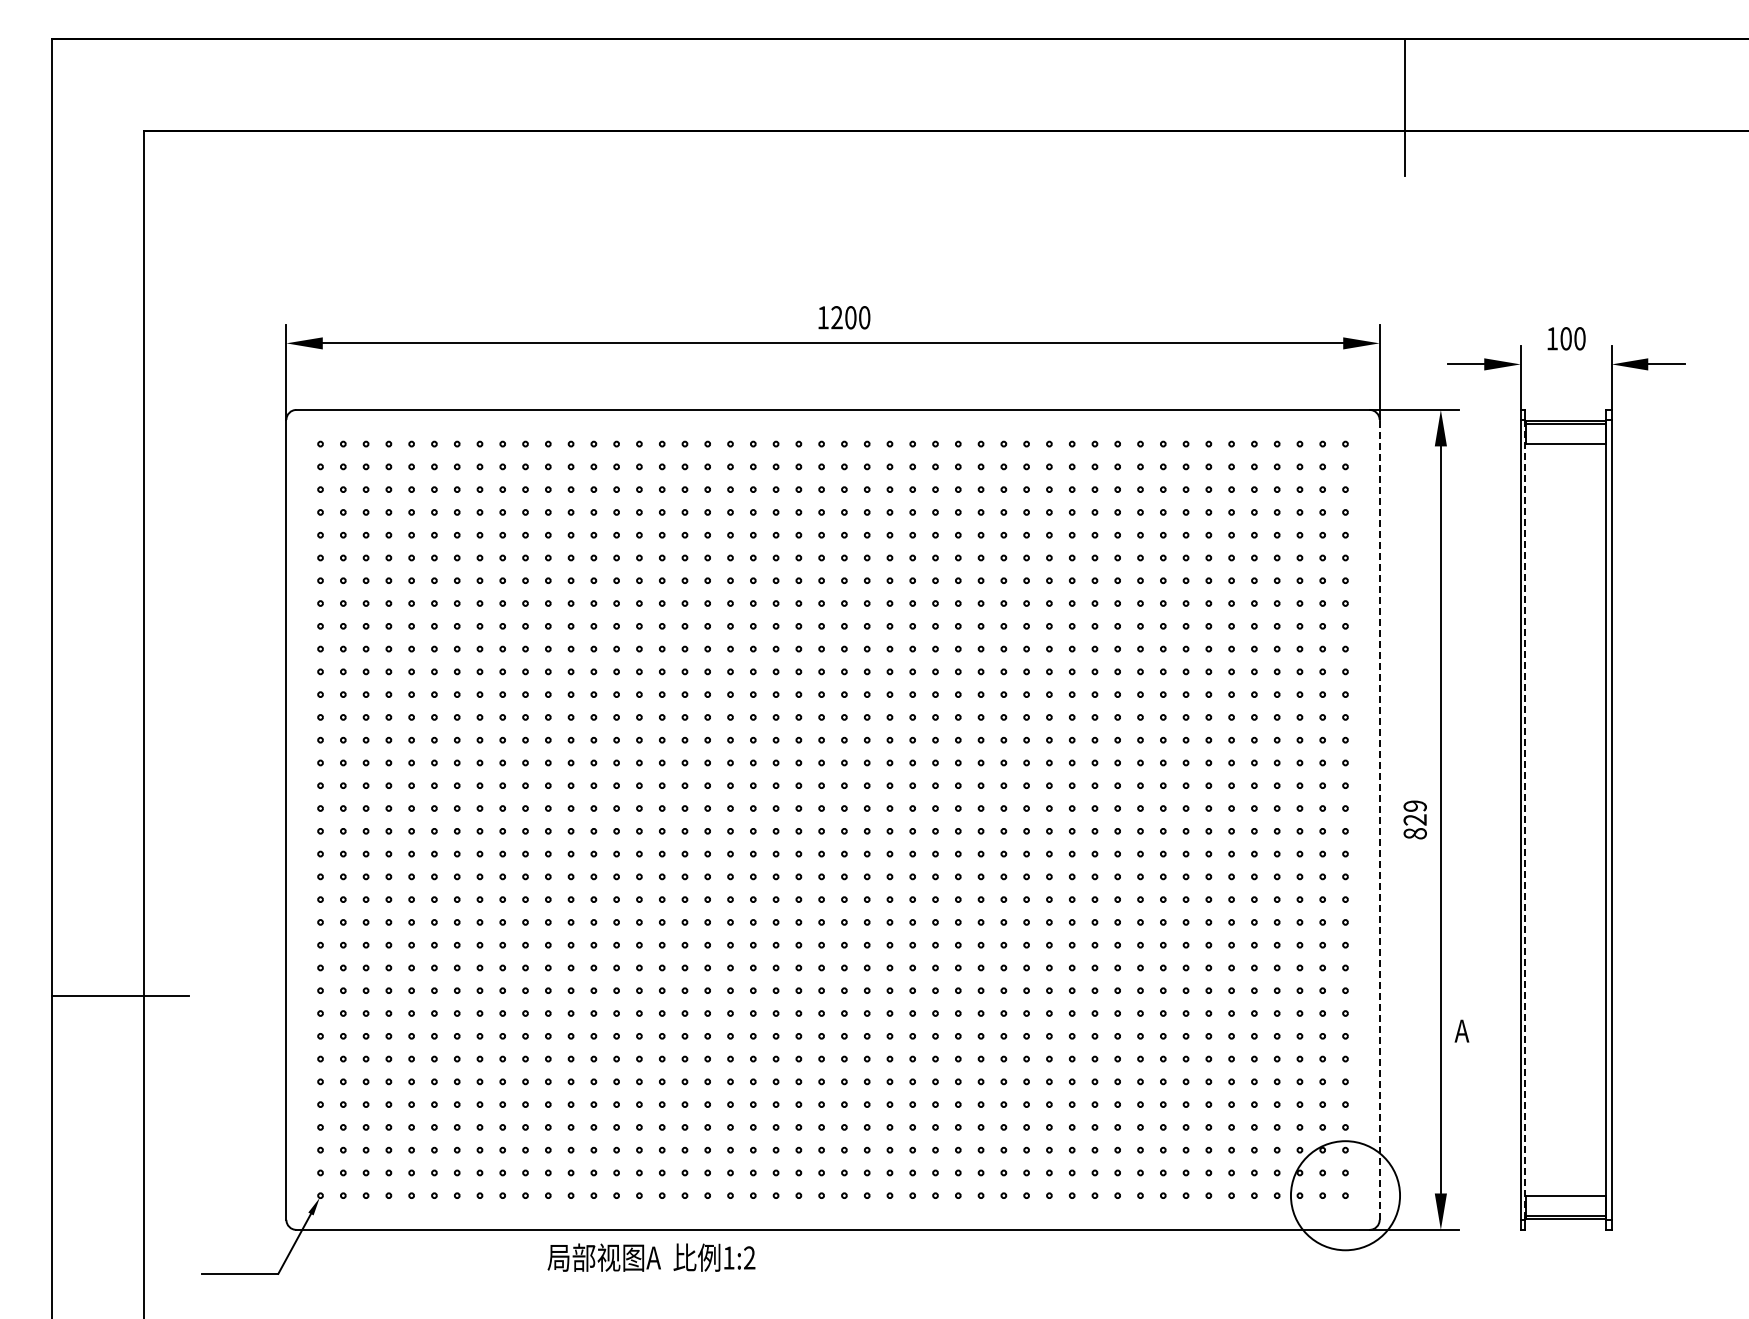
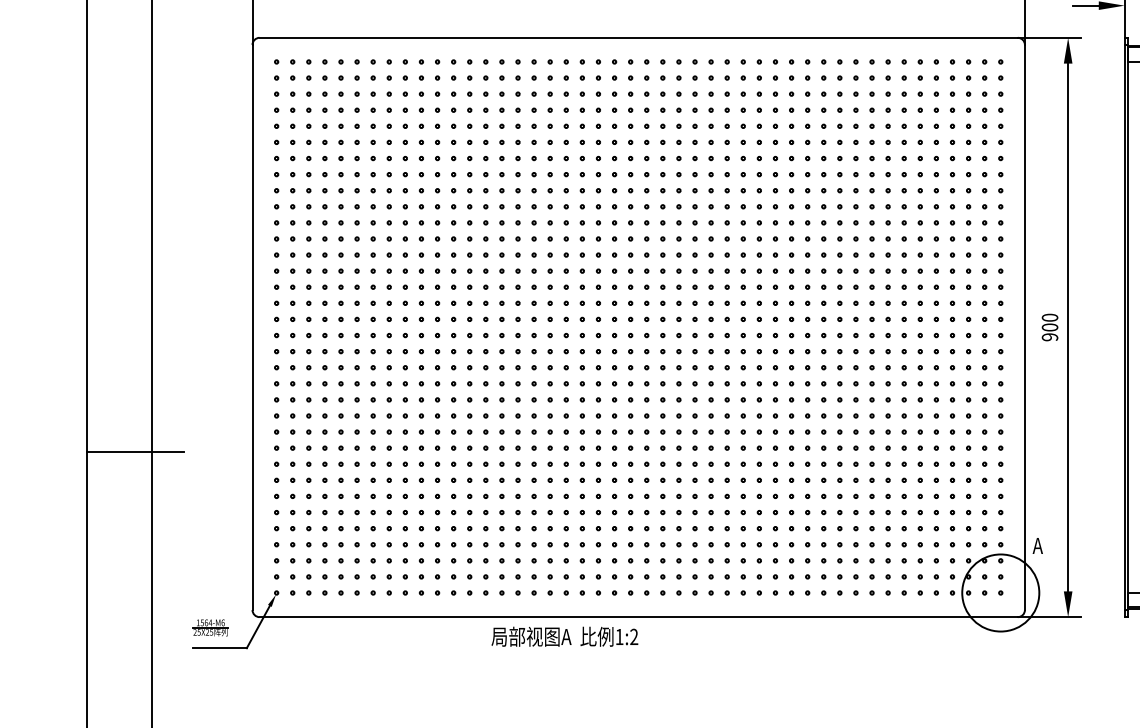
line: (1379, 819) -> (1024, 327), dashed -> solid
text: (1414, 819) -> (1049, 327), 829 -> 900
line: (1525, 819) -> (1127, 327), dashed -> solid
text: (1461, 1030) -> (1037, 545), moved
part: (226, 1245) -> (210, 628), added
text: (651, 1257) -> (564, 636), moved

